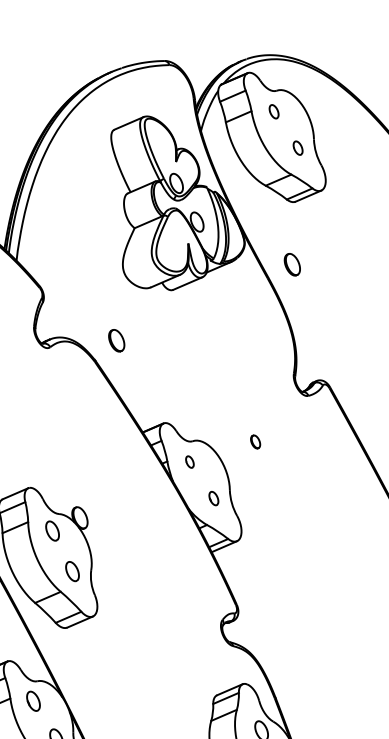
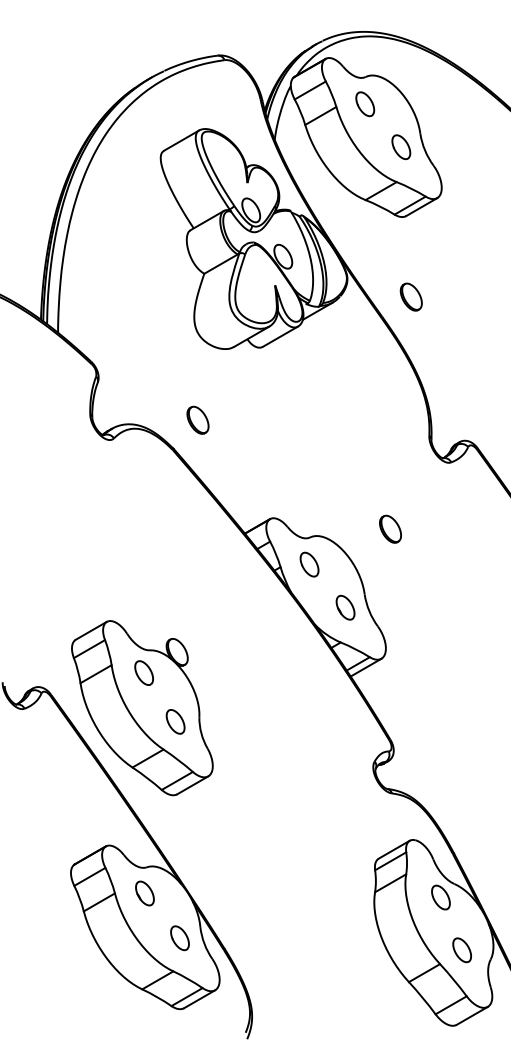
part: (274, 111) -> (365, 104), size x1.43
part: (298, 148) -> (401, 147), size x1.43
part: (255, 441) -> (390, 528), size x1.67
part: (189, 462) -> (309, 564), size x1.67
part: (213, 498) -> (345, 607), size x1.43

